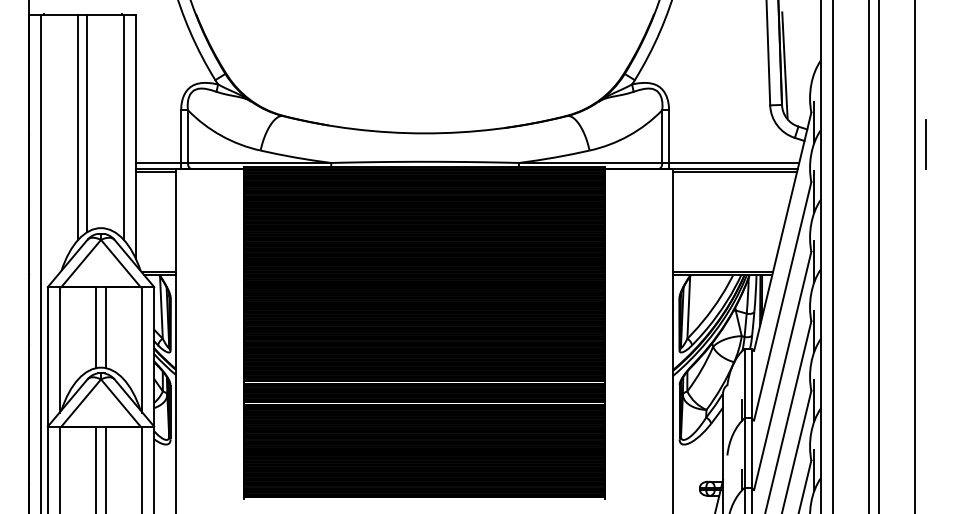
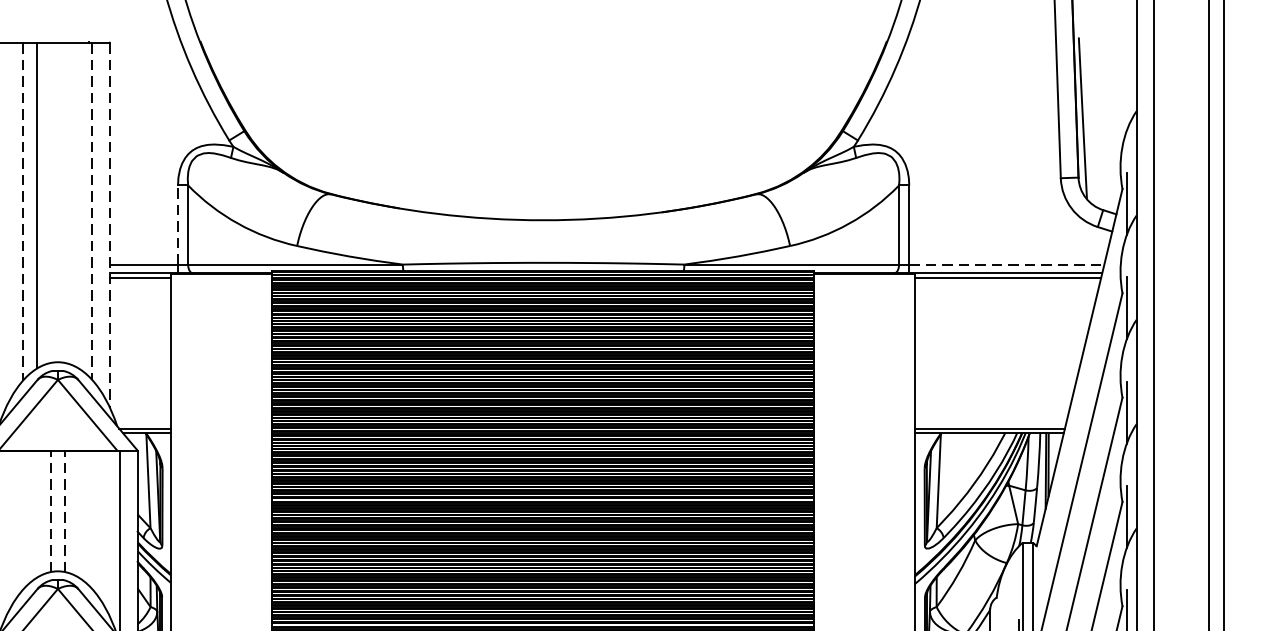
line: (77, 127) -> (22, 211), solid -> dashed
line: (124, 128) -> (93, 212), solid -> dashed
line: (135, 136) -> (109, 224), solid -> dashed
line: (181, 136) -> (178, 224), solid -> dashed
line: (734, 162) -> (1007, 263), solid -> dashed
line: (96, 327) -> (51, 511), solid -> dashed
line: (105, 327) -> (64, 511), solid -> dashed

